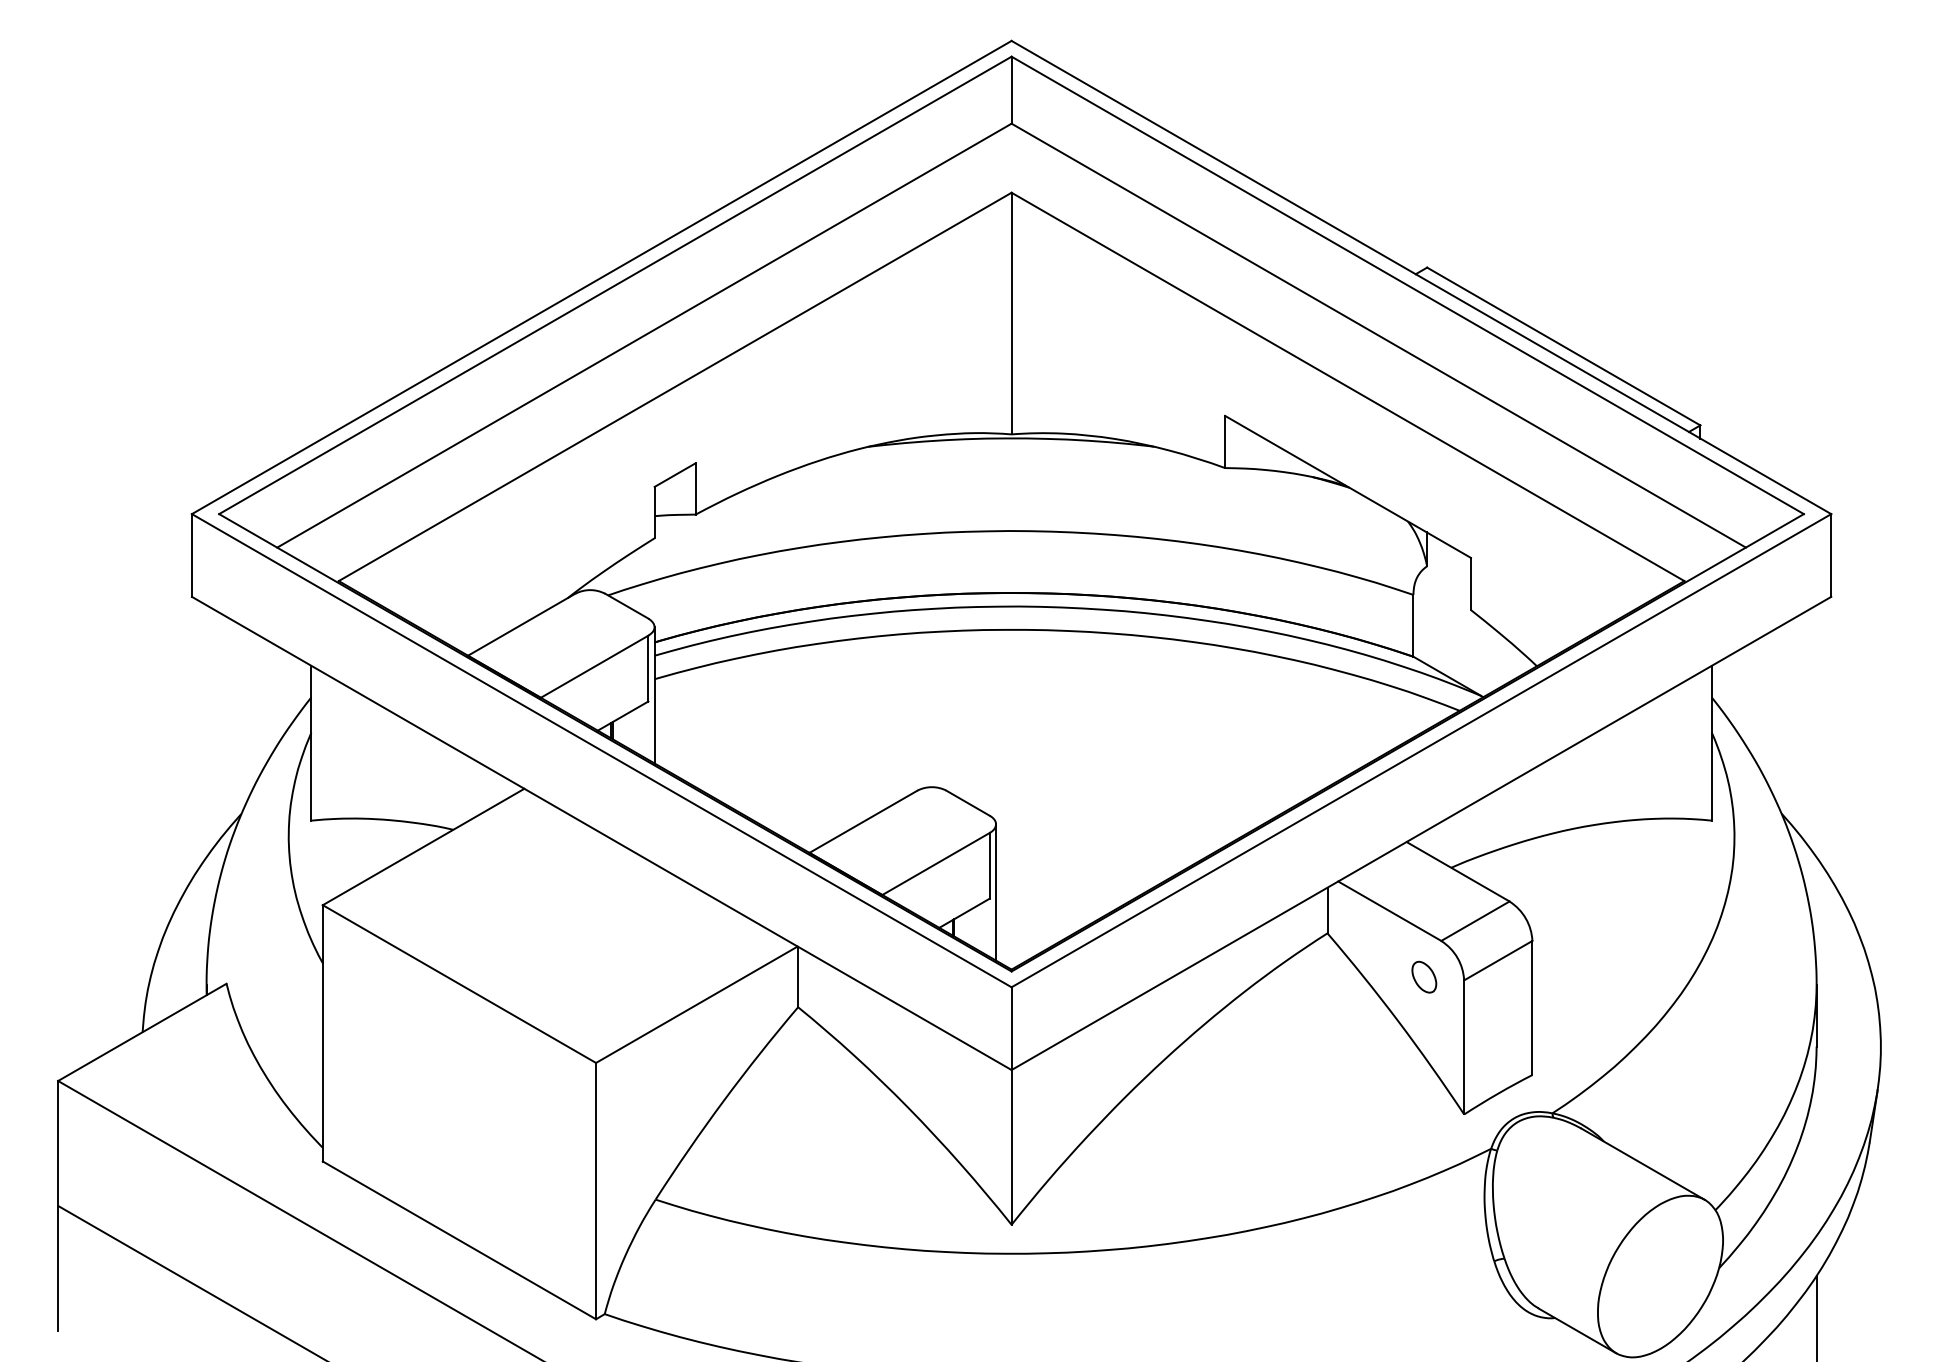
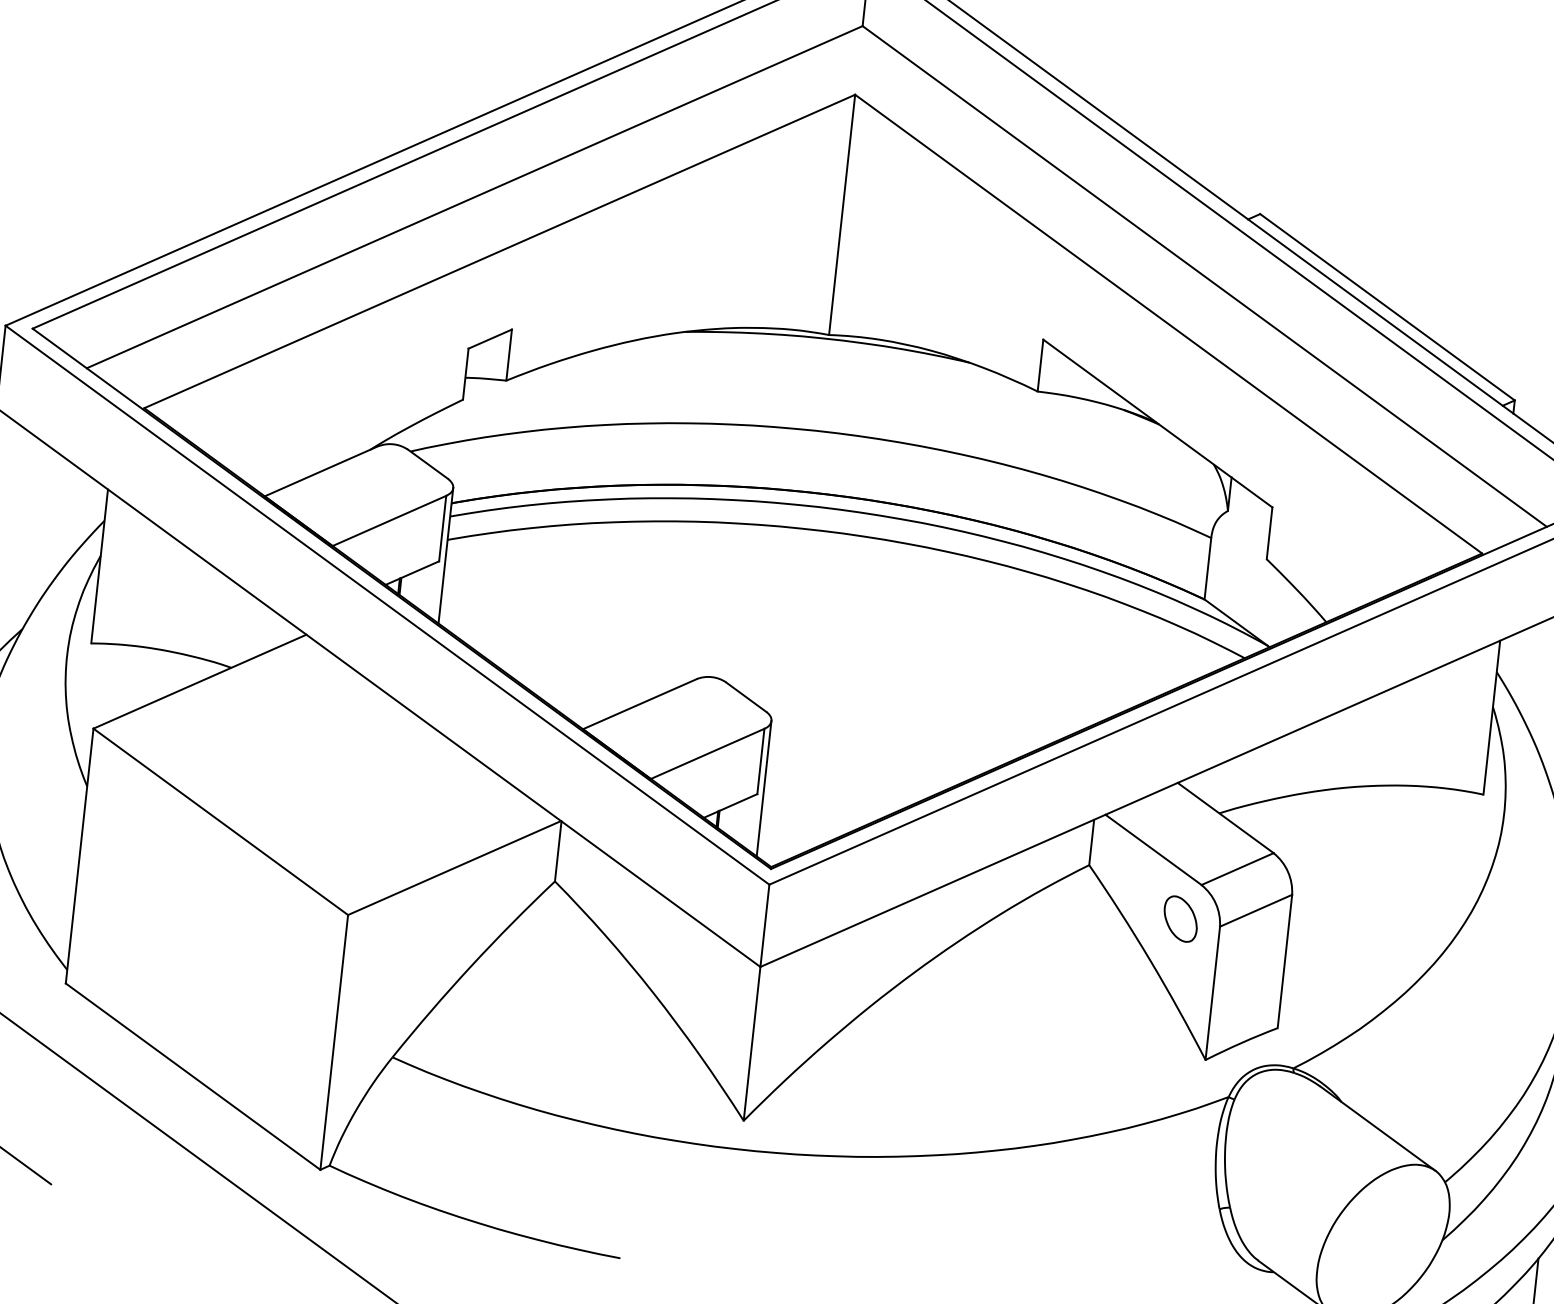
part: (1424, 977) -> (1180, 919), size x1.43

